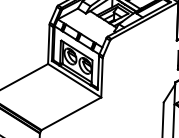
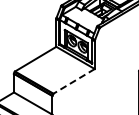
line: (70, 113) -> (73, 81), solid -> dashed

